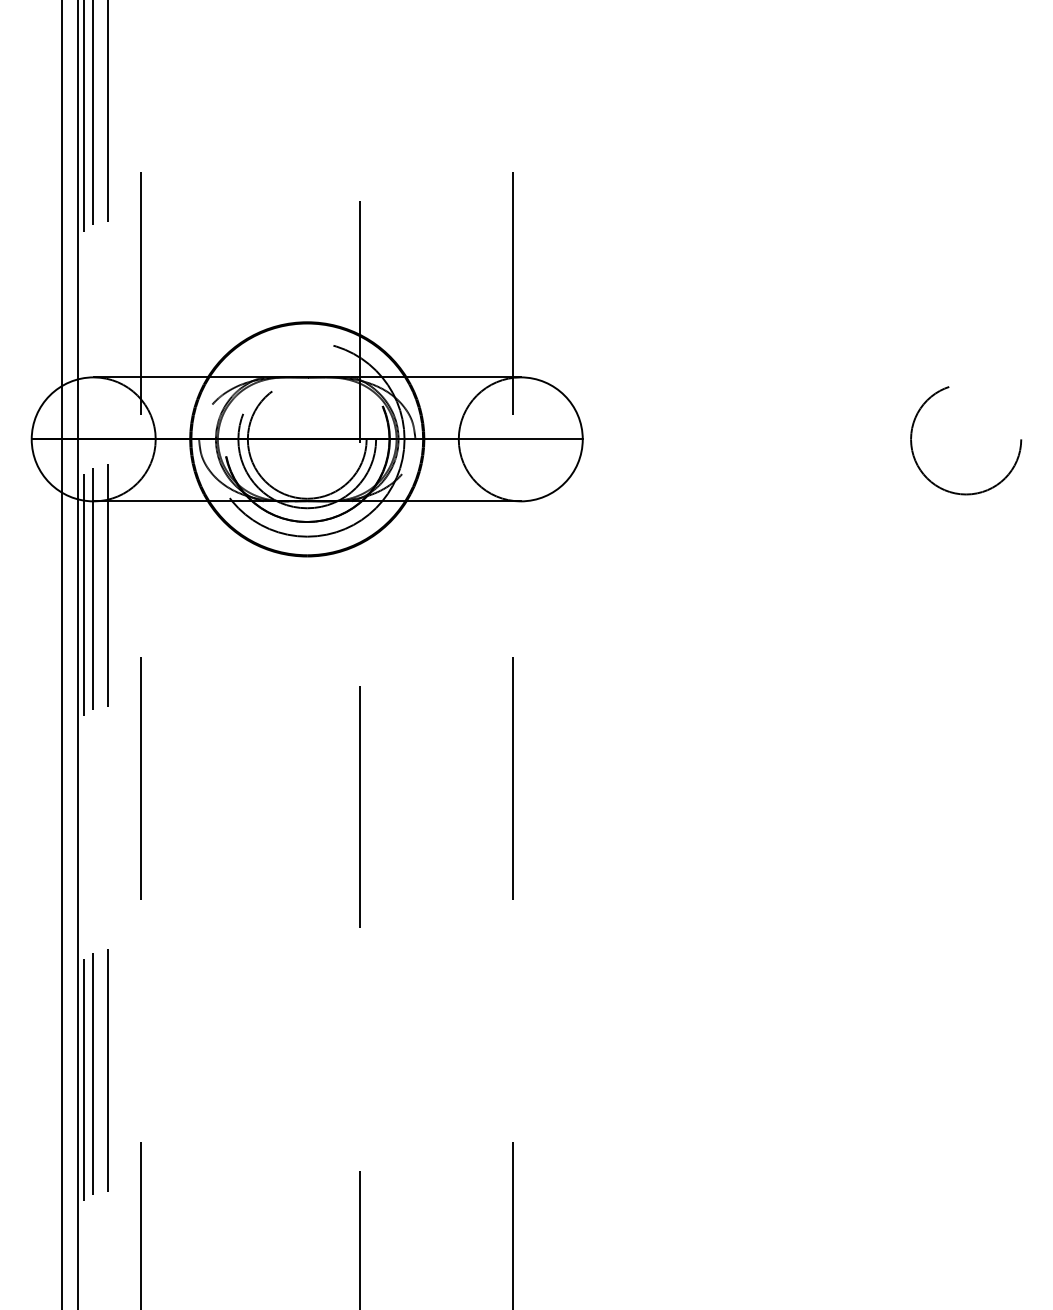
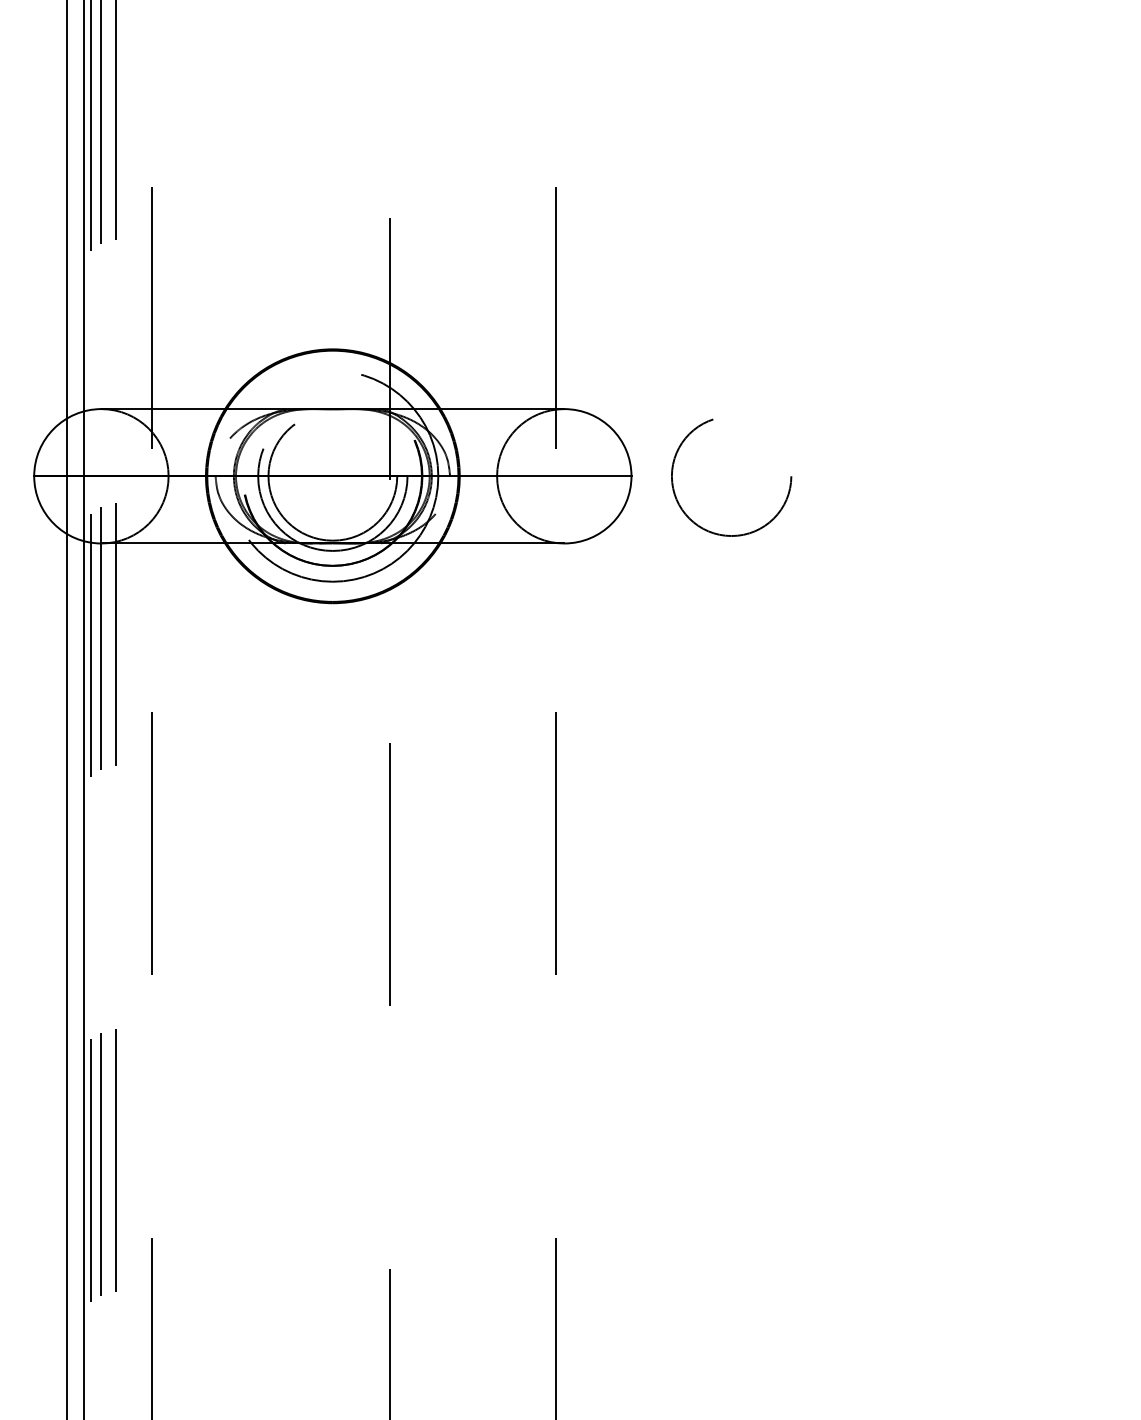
circle: (966, 440) -> (732, 477), moved

